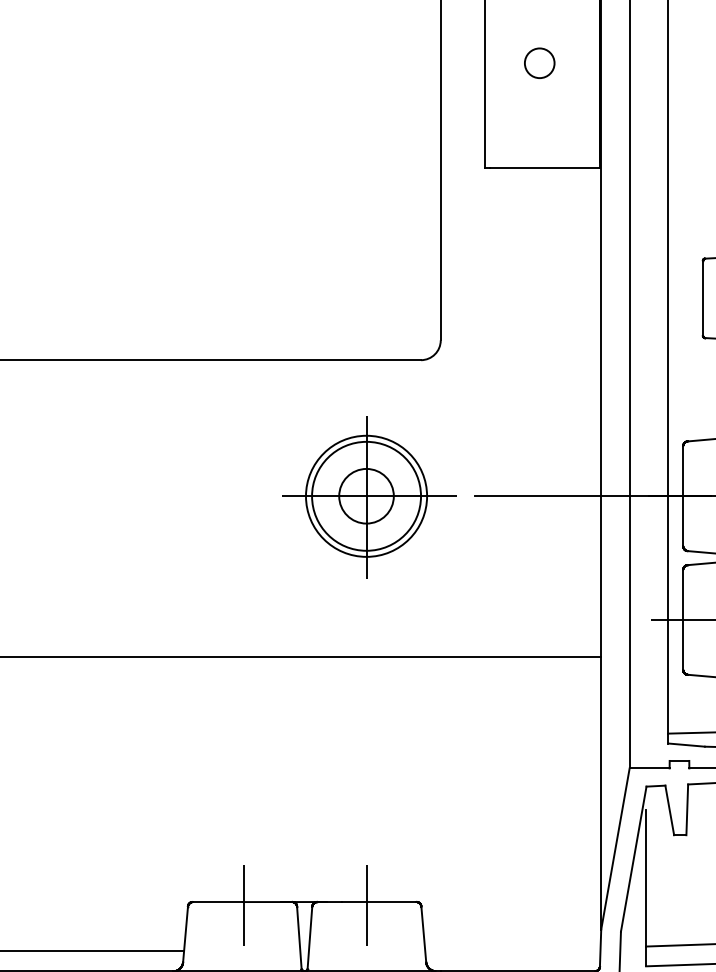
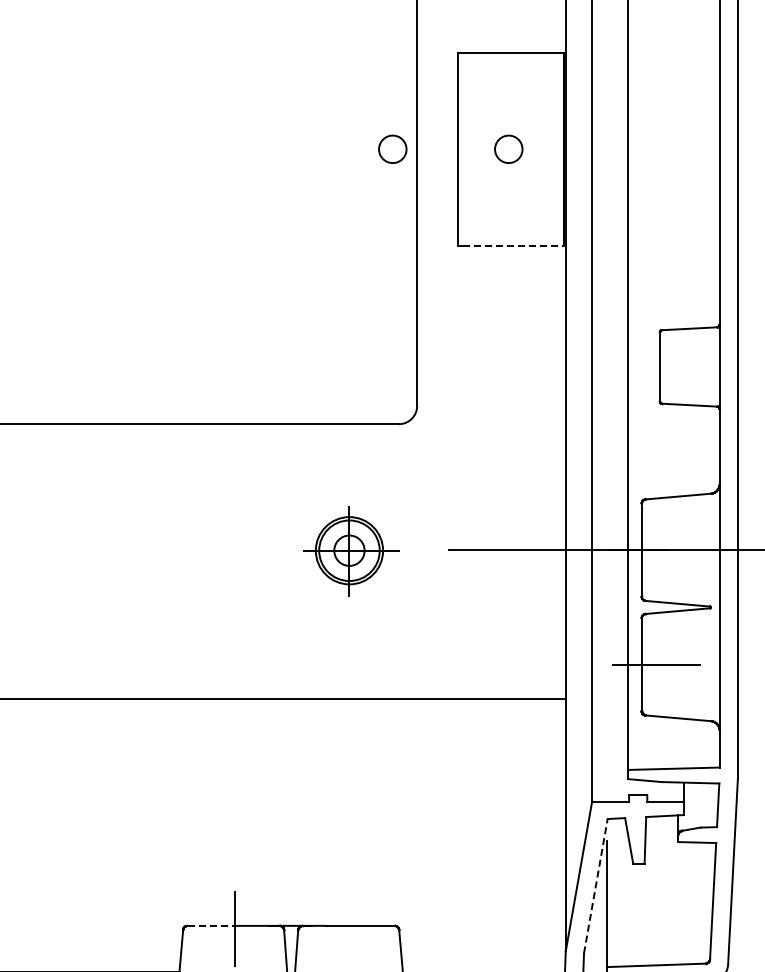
circle: (414, 62) -> (392, 148), added
line: (544, 167) -> (513, 245), solid -> dashed
part: (368, 497) -> (350, 551), size x0.6
line: (633, 858) -> (595, 885), solid -> dashed
line: (218, 901) -> (211, 925), solid -> dashed
line: (367, 904) -> (349, 928), removed

